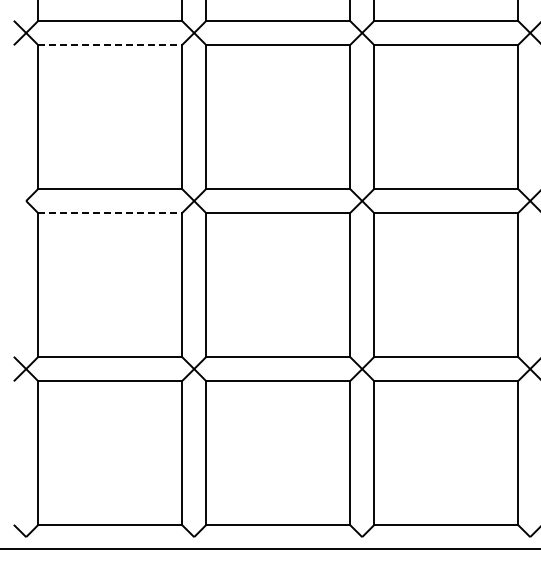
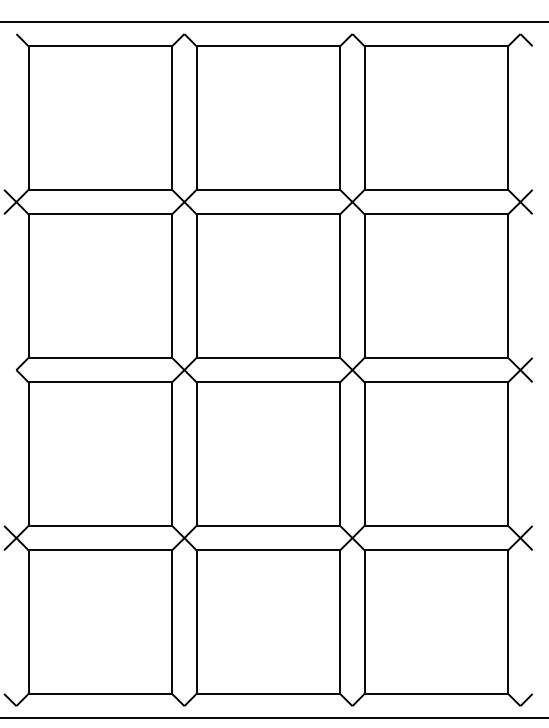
line: (110, 45) -> (100, 214), dashed -> solid
line: (110, 213) -> (100, 382), dashed -> solid

